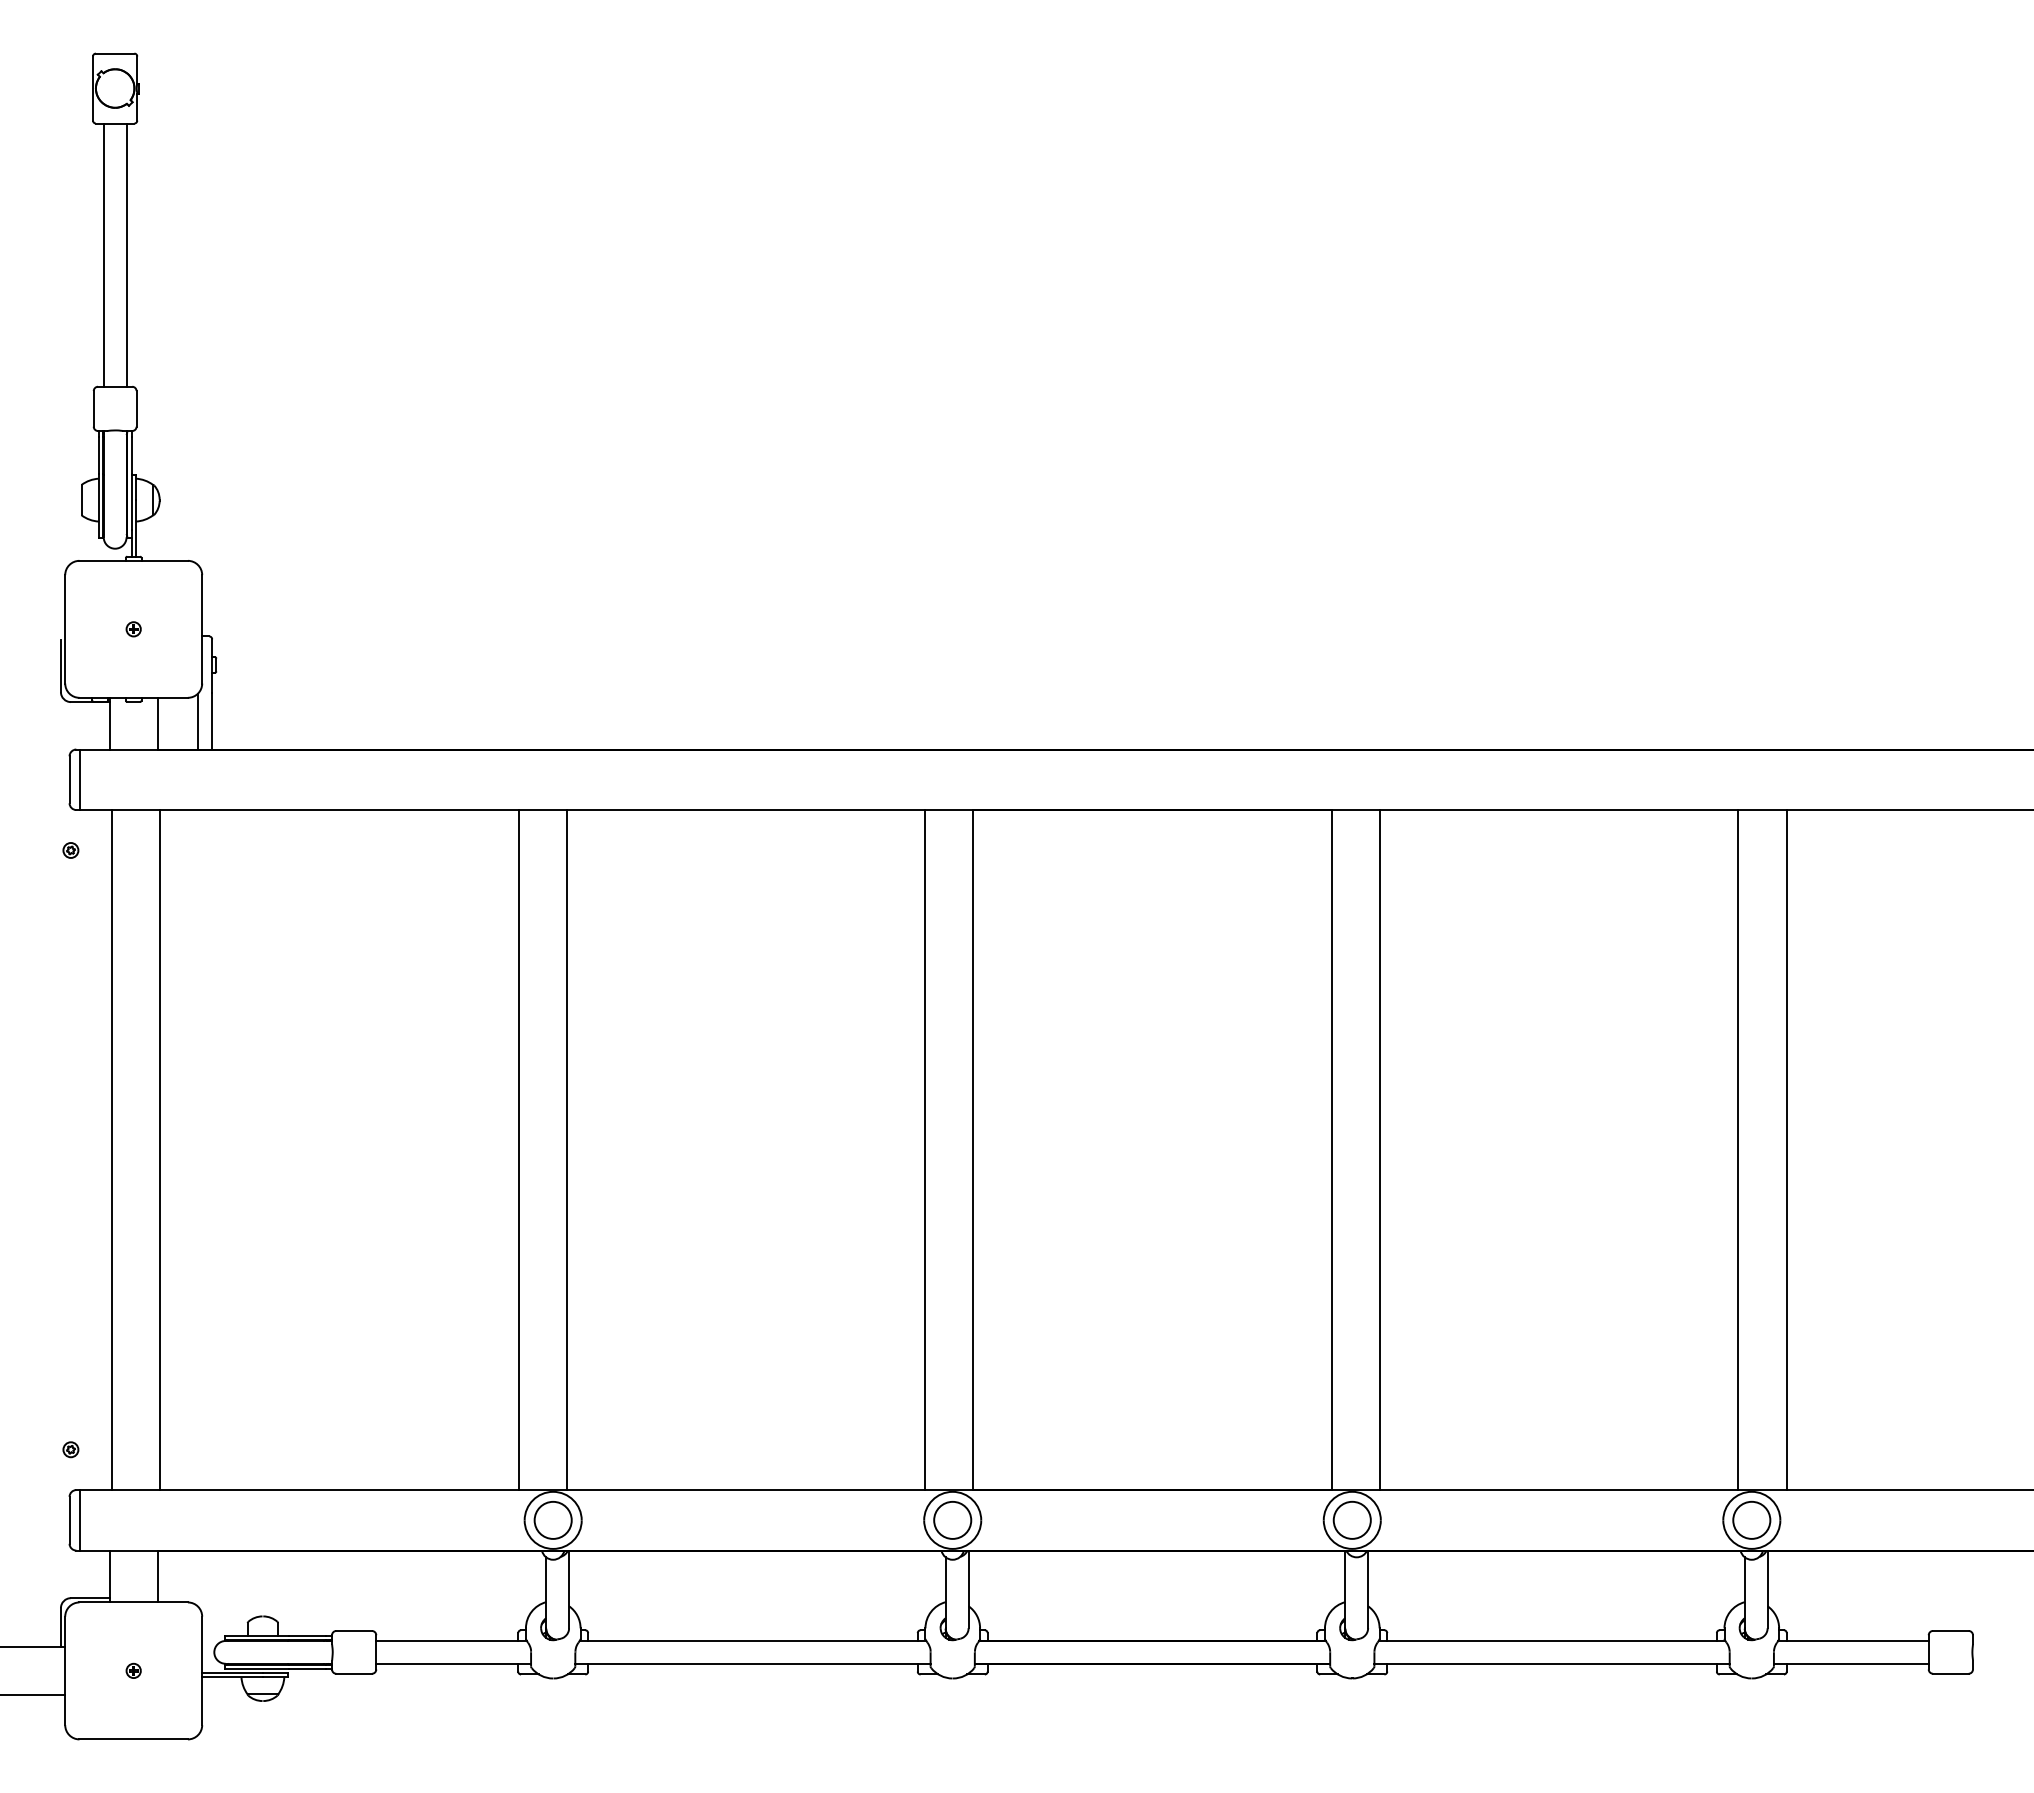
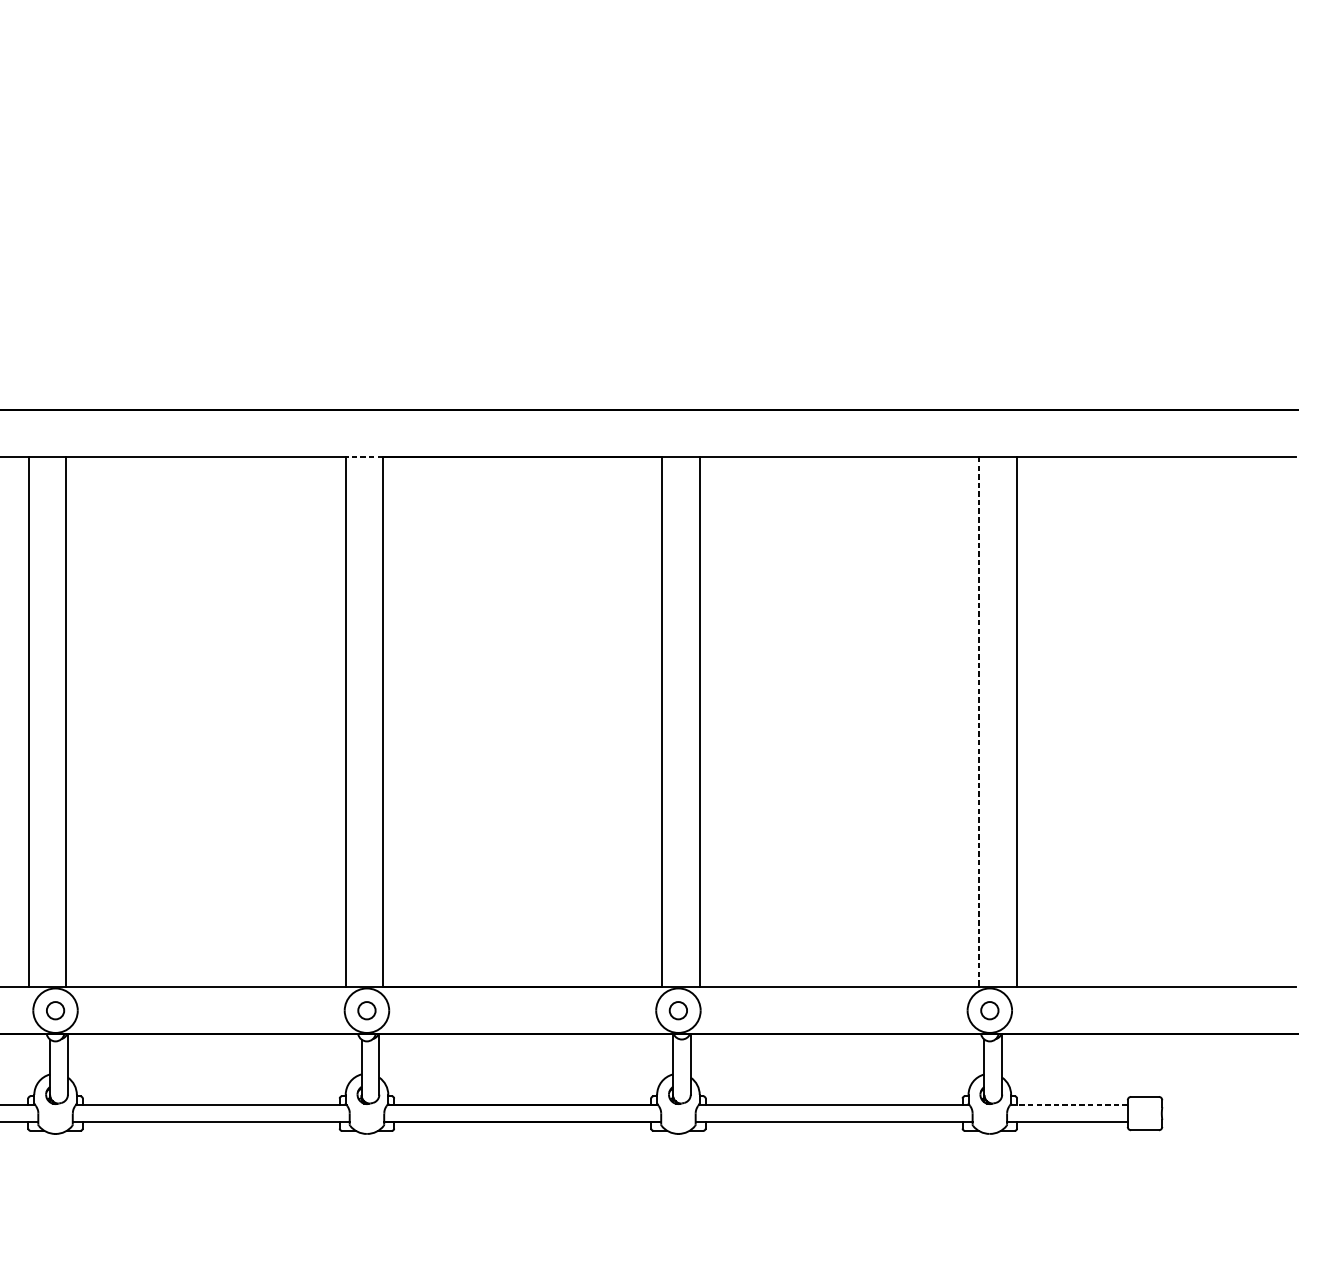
line: (948, 810) -> (363, 457), solid -> dashed
line: (1738, 1150) -> (979, 722), solid -> dashed
circle: (552, 1519) -> (54, 1010), size x0.6
circle: (952, 1519) -> (366, 1010), size x0.6
circle: (1351, 1519) -> (677, 1010), size x0.6
circle: (1751, 1519) -> (989, 1010), size x0.6
line: (1852, 1640) -> (1068, 1104), solid -> dashed

